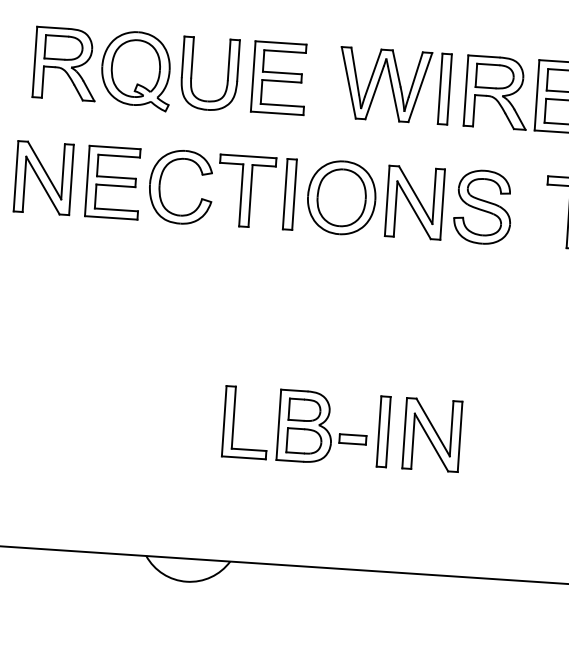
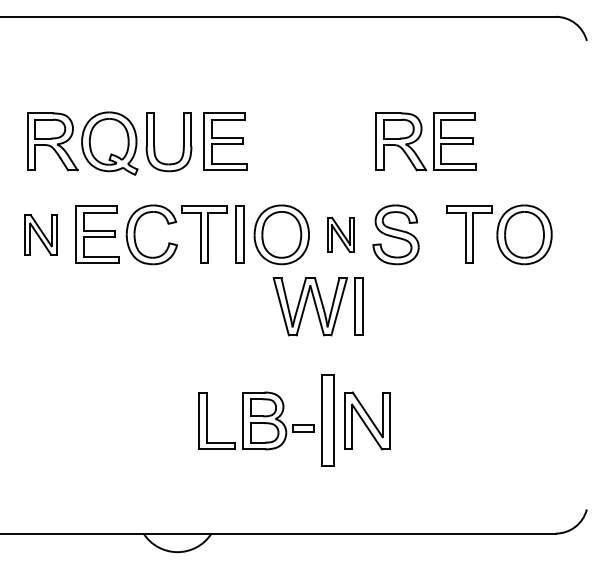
part: (393, 85) -> (317, 306), moved
part: (43, 177) -> (40, 234), size x0.7
part: (414, 202) -> (340, 234), size x0.6
part: (382, 431) -> (327, 420), size x1.6

